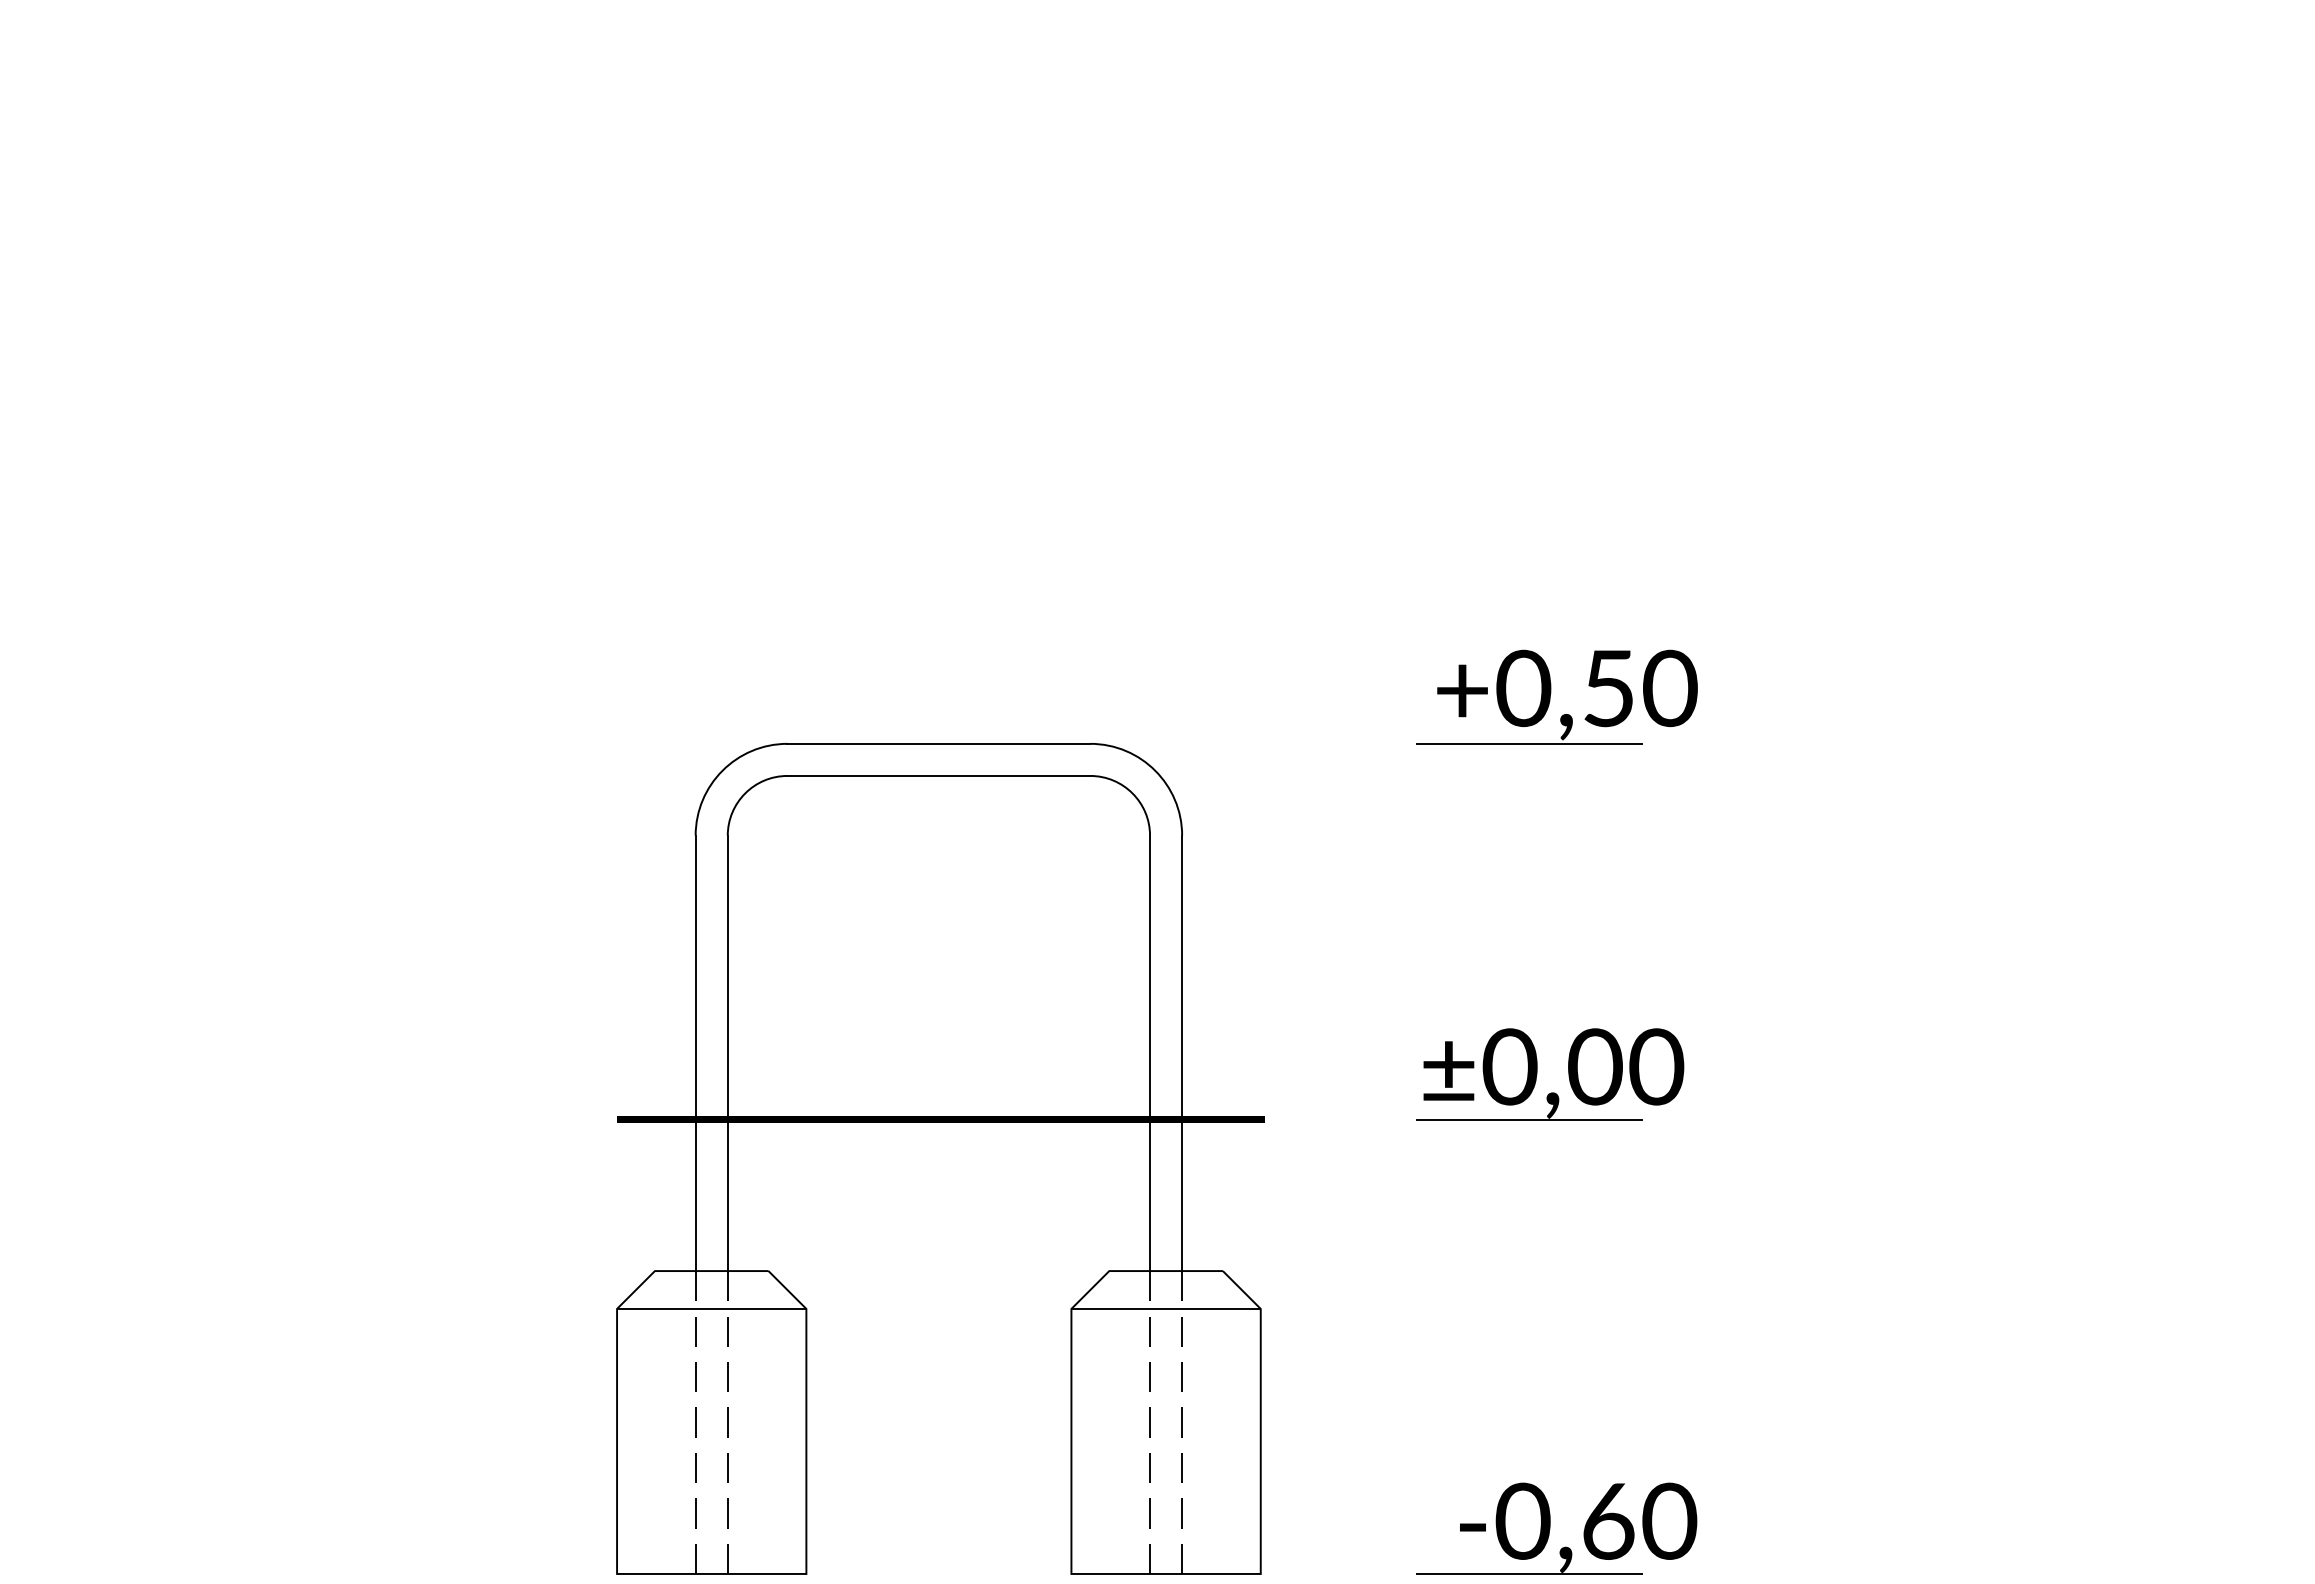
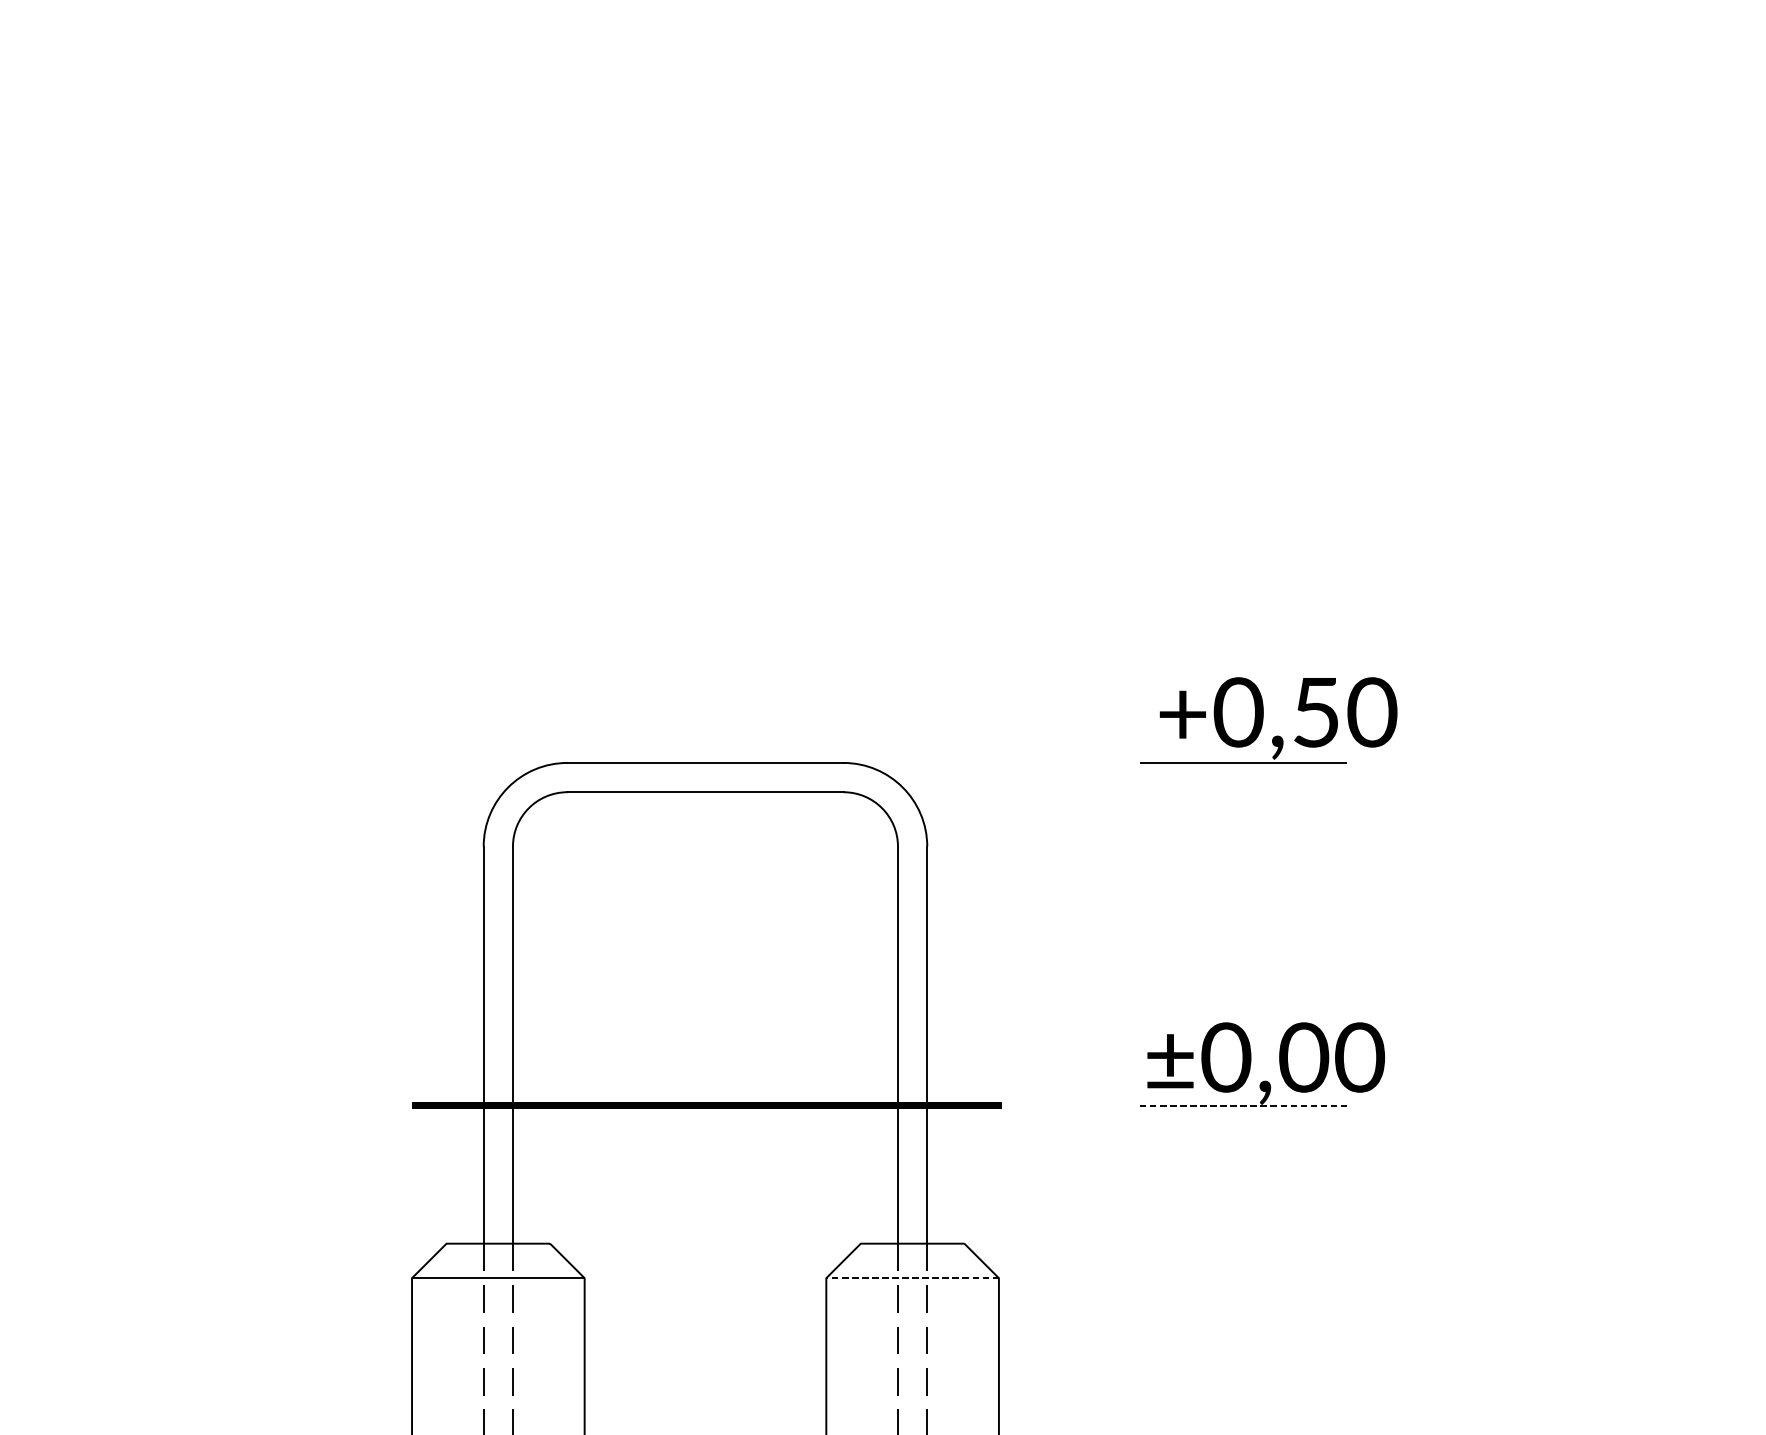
line: (1529, 1119) -> (1243, 1105), solid -> dashed
line: (1166, 1308) -> (912, 1277), solid -> dashed

